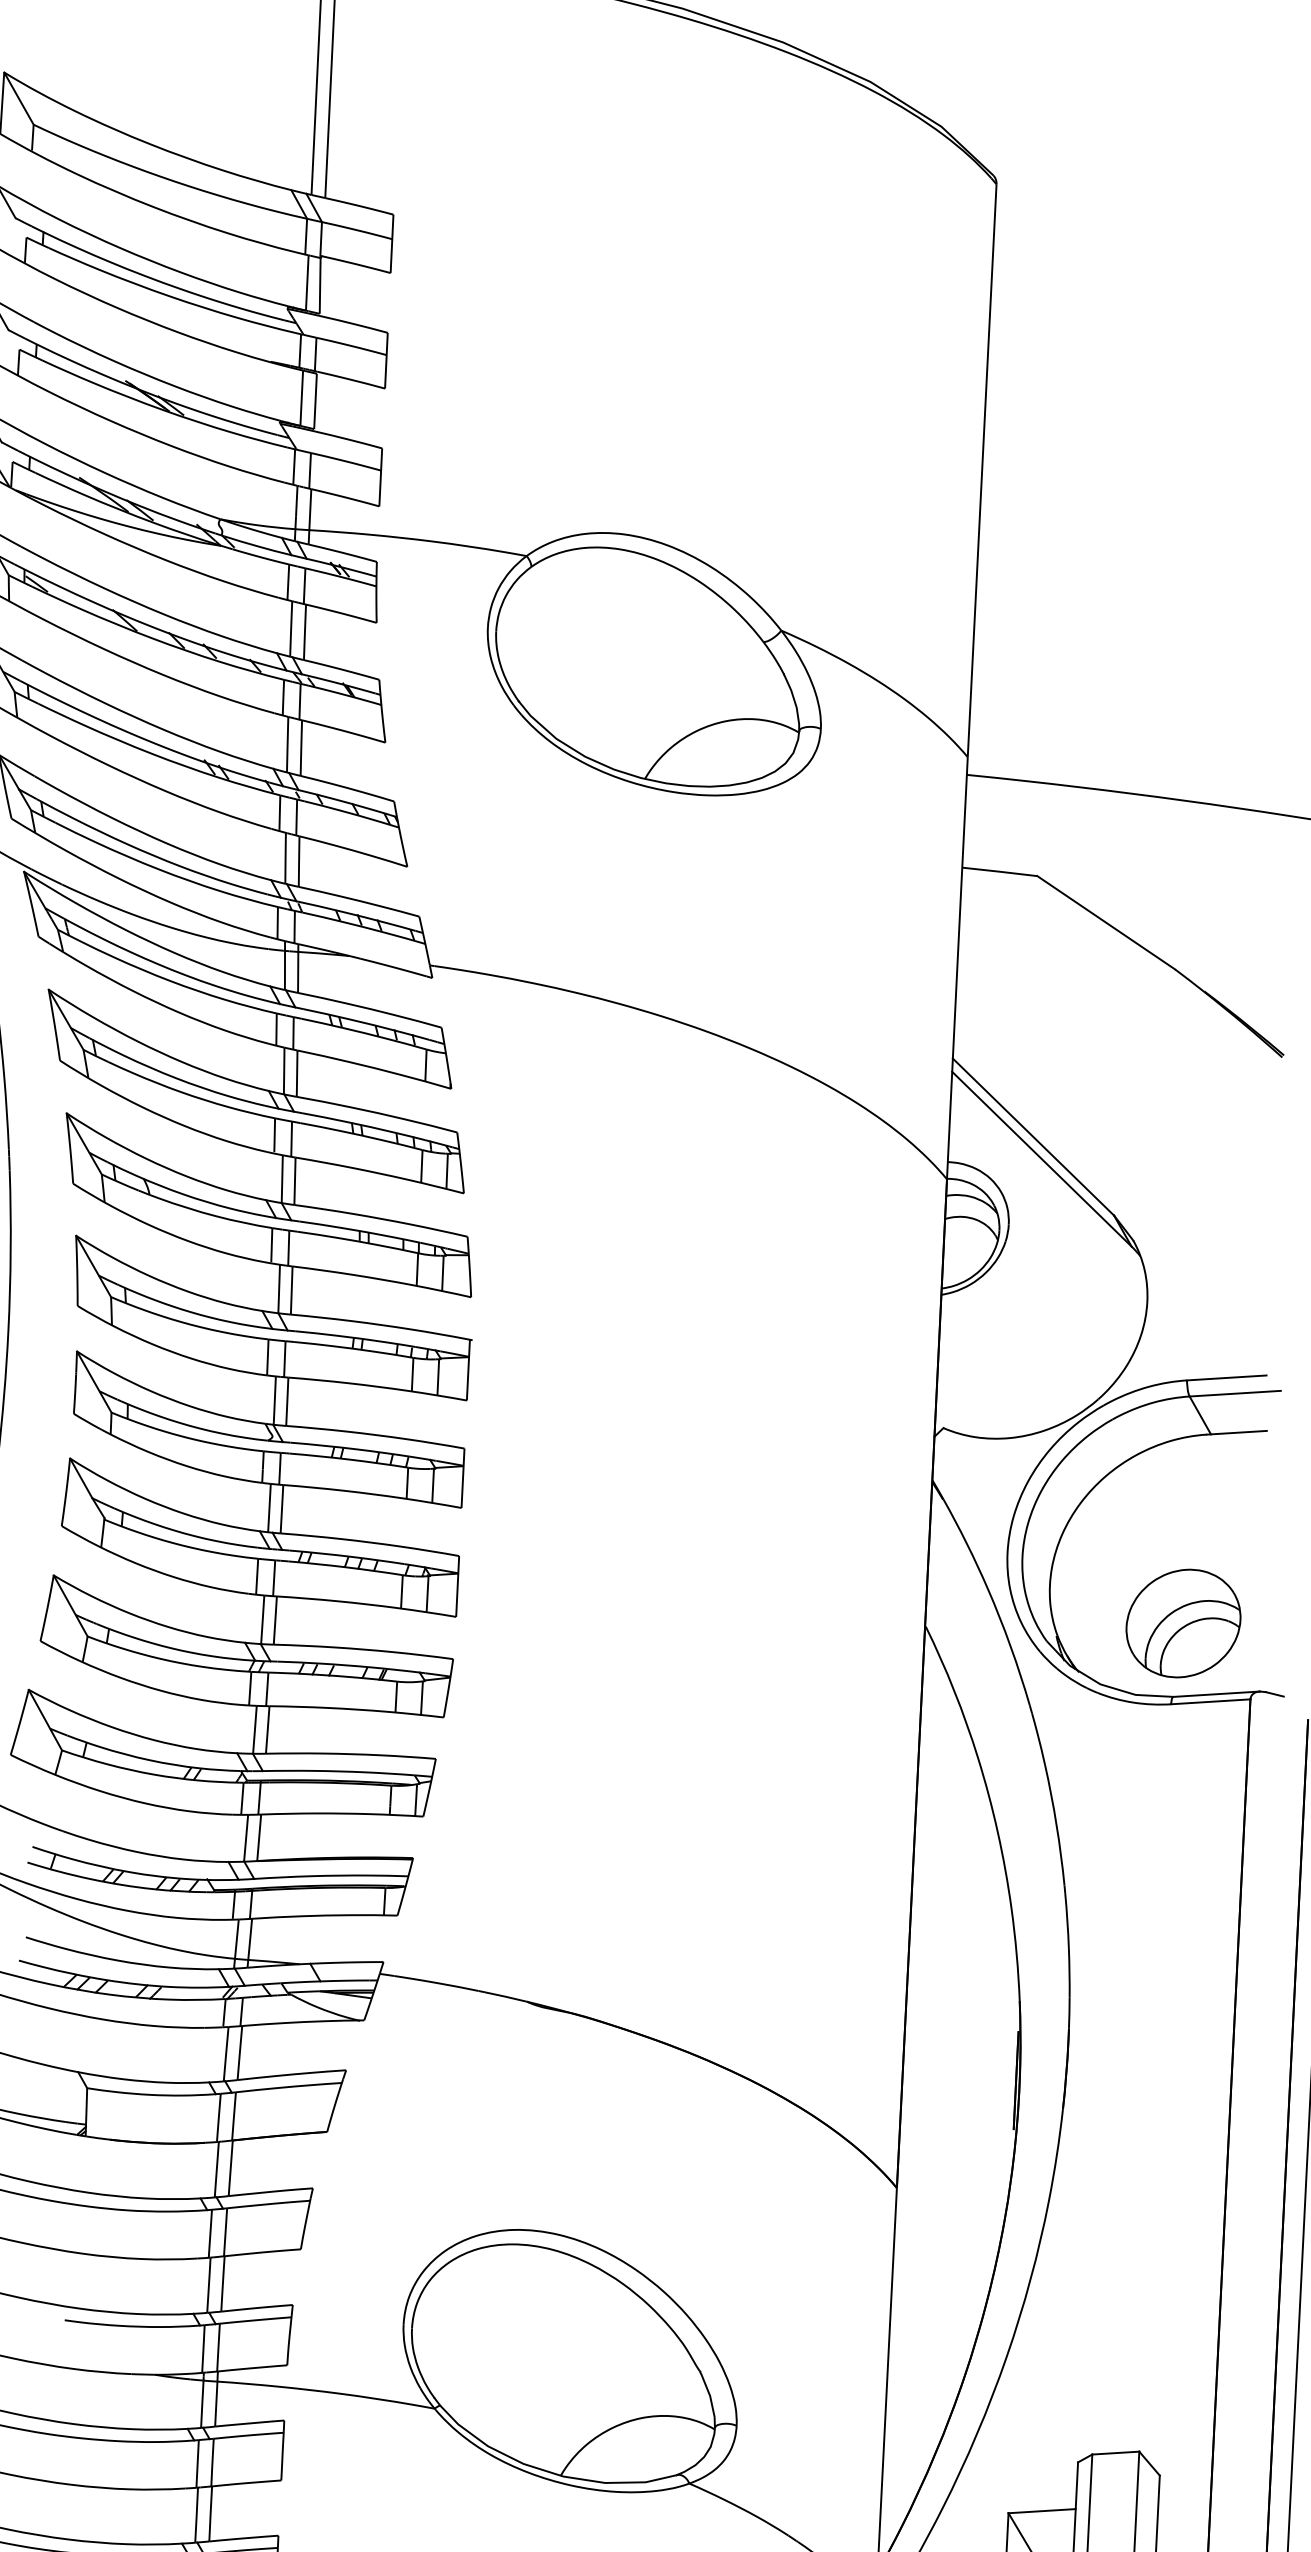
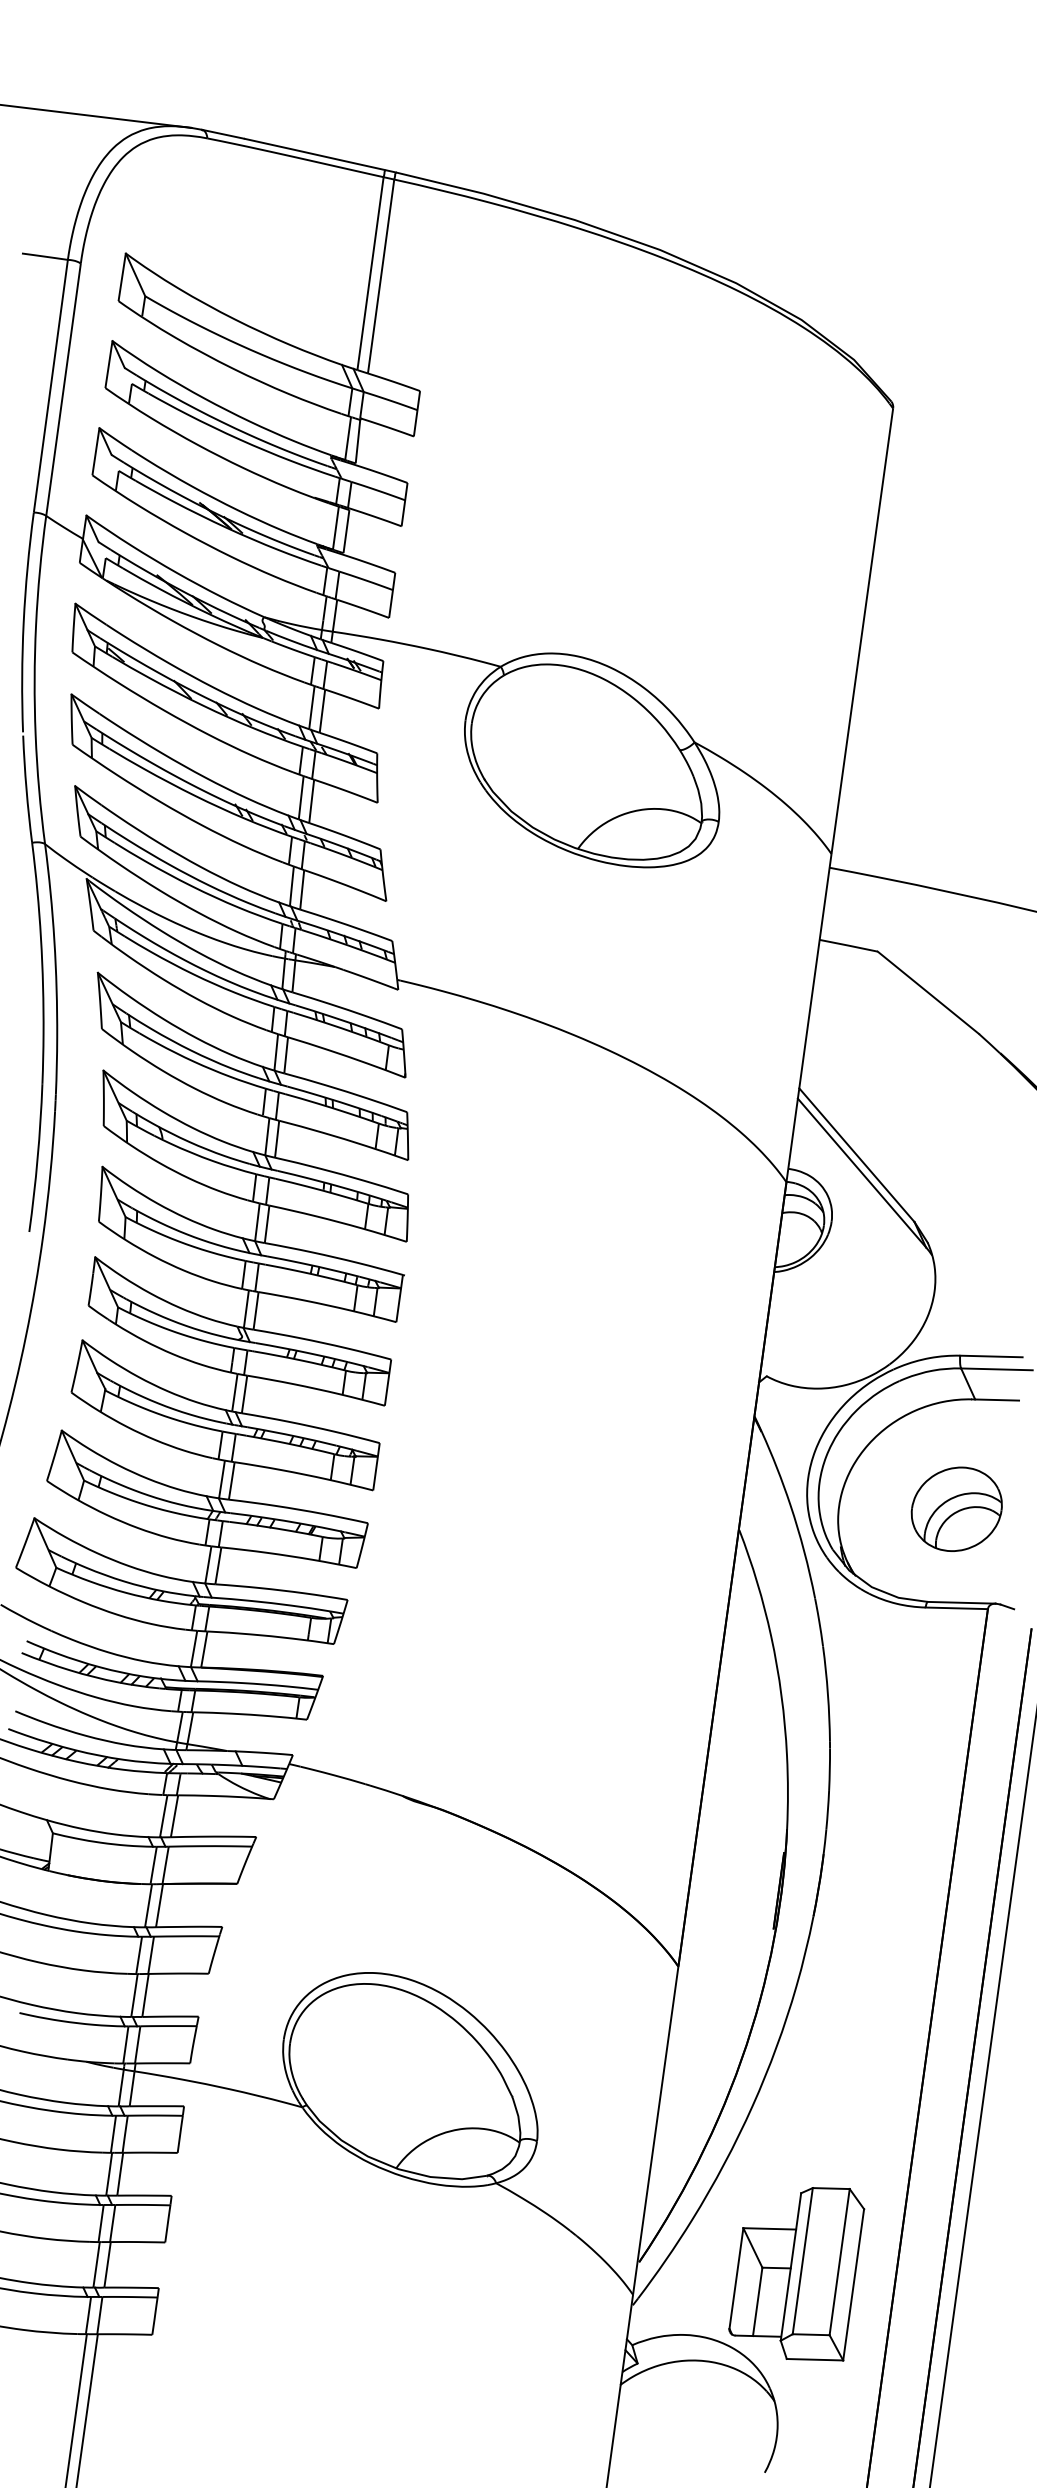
part: (1183, 1622) -> (956, 1508), moved

